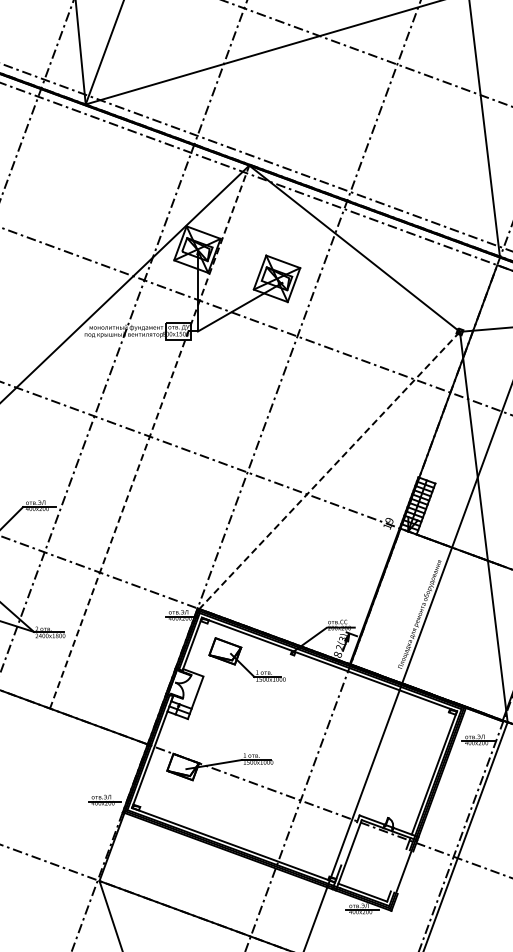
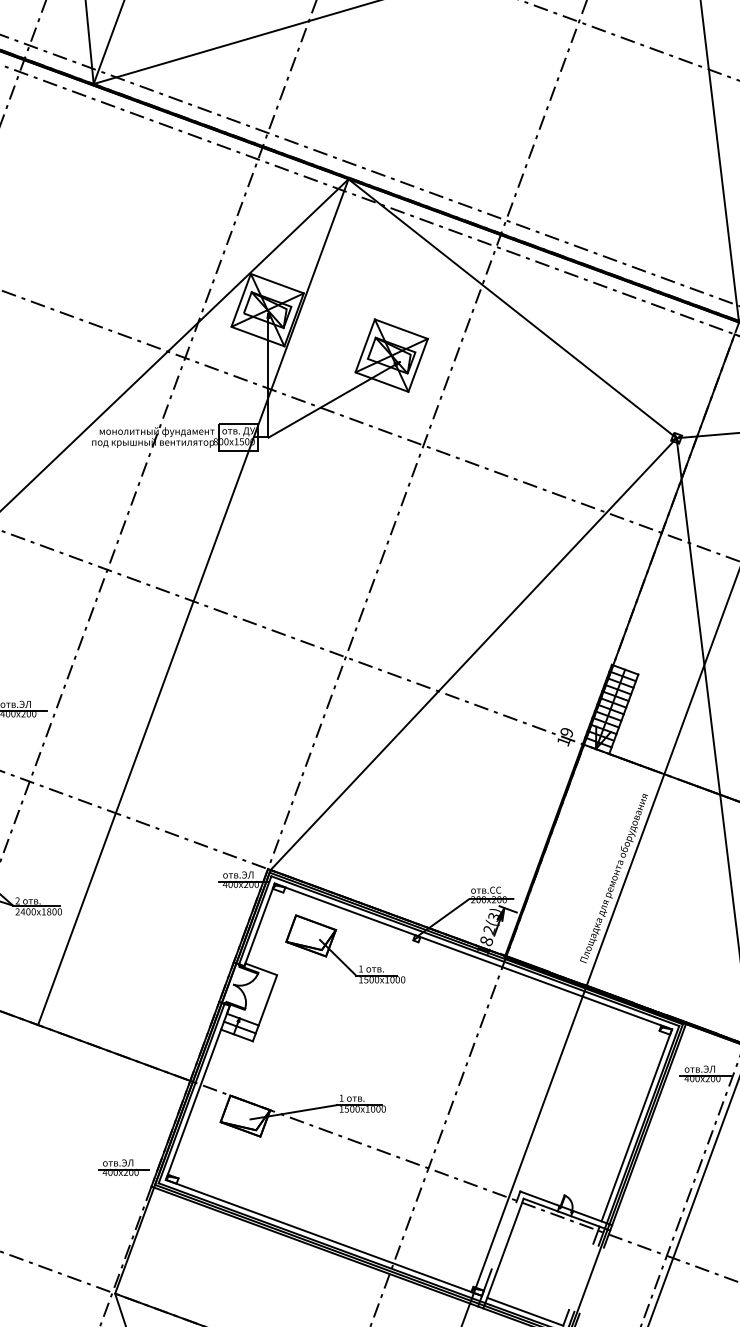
line: (149, 436) -> (193, 601), dashed -> solid
line: (329, 470) -> (473, 654), dashed -> solid

